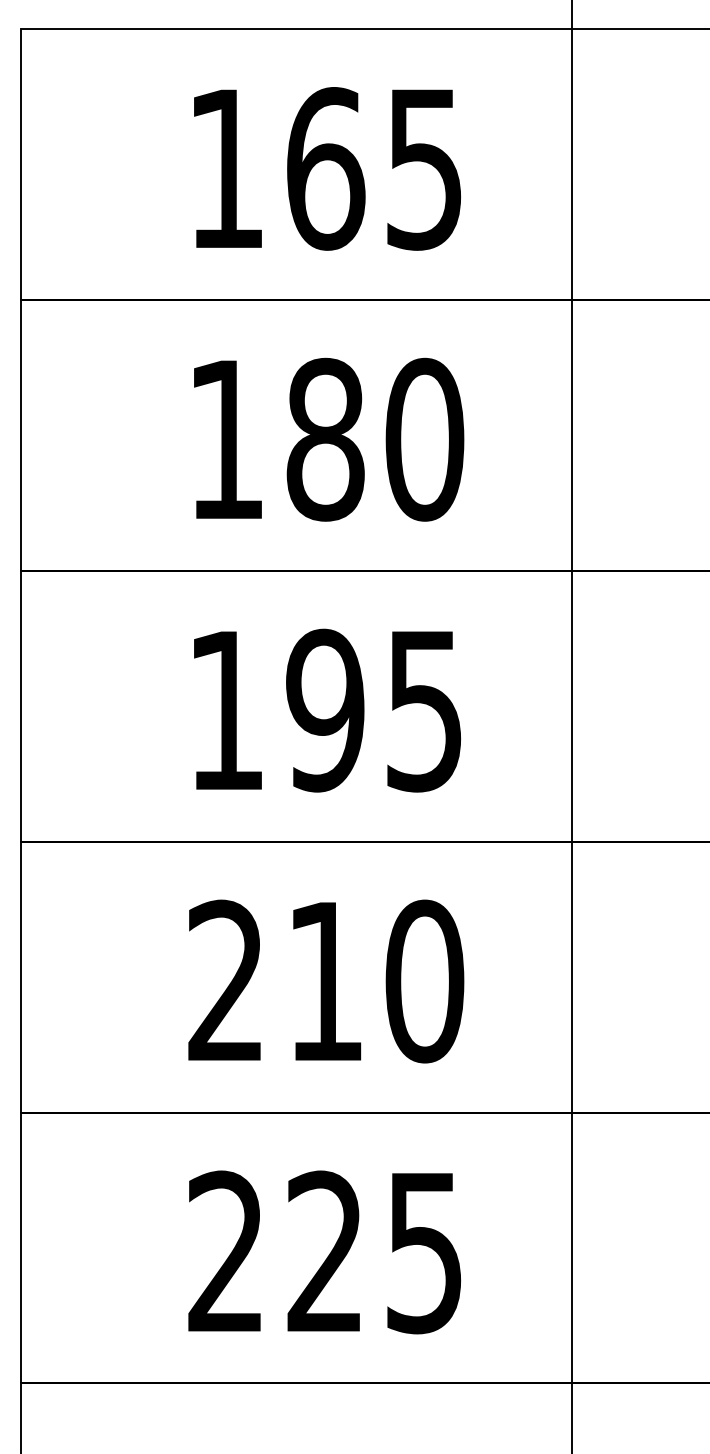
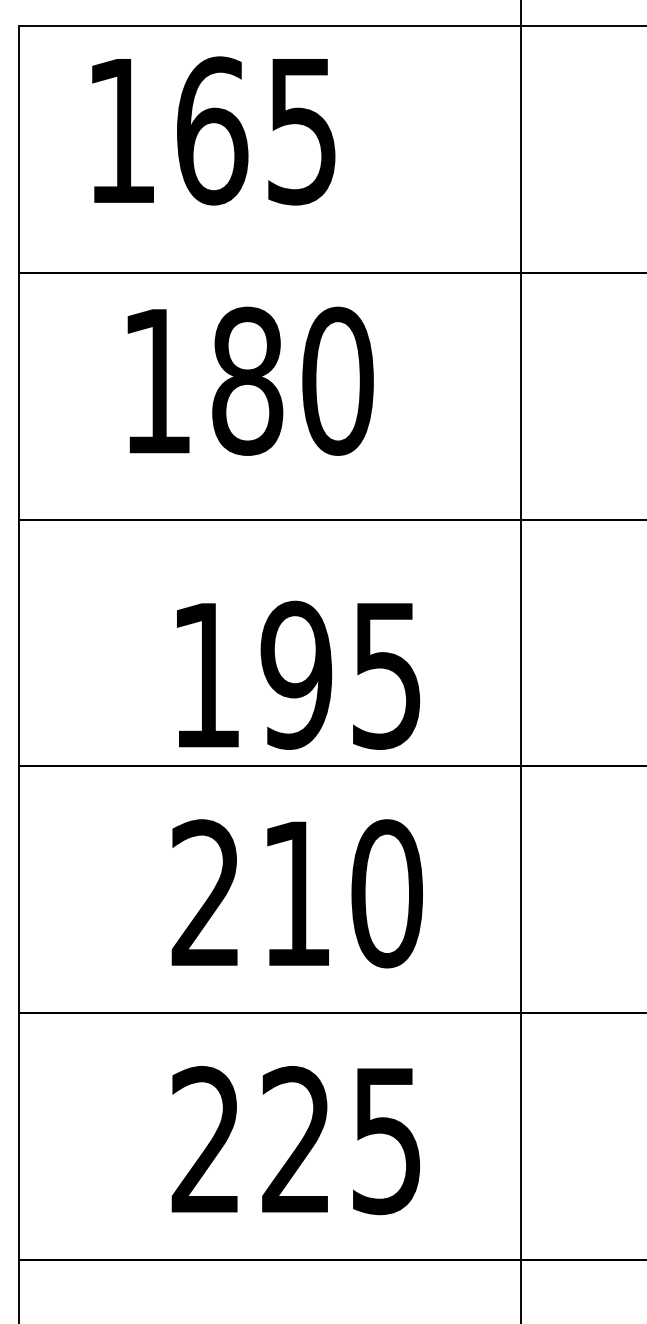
text: (327, 168) -> (213, 130), moved
text: (329, 439) -> (251, 381), moved
text: (327, 710) -> (298, 675), moved

